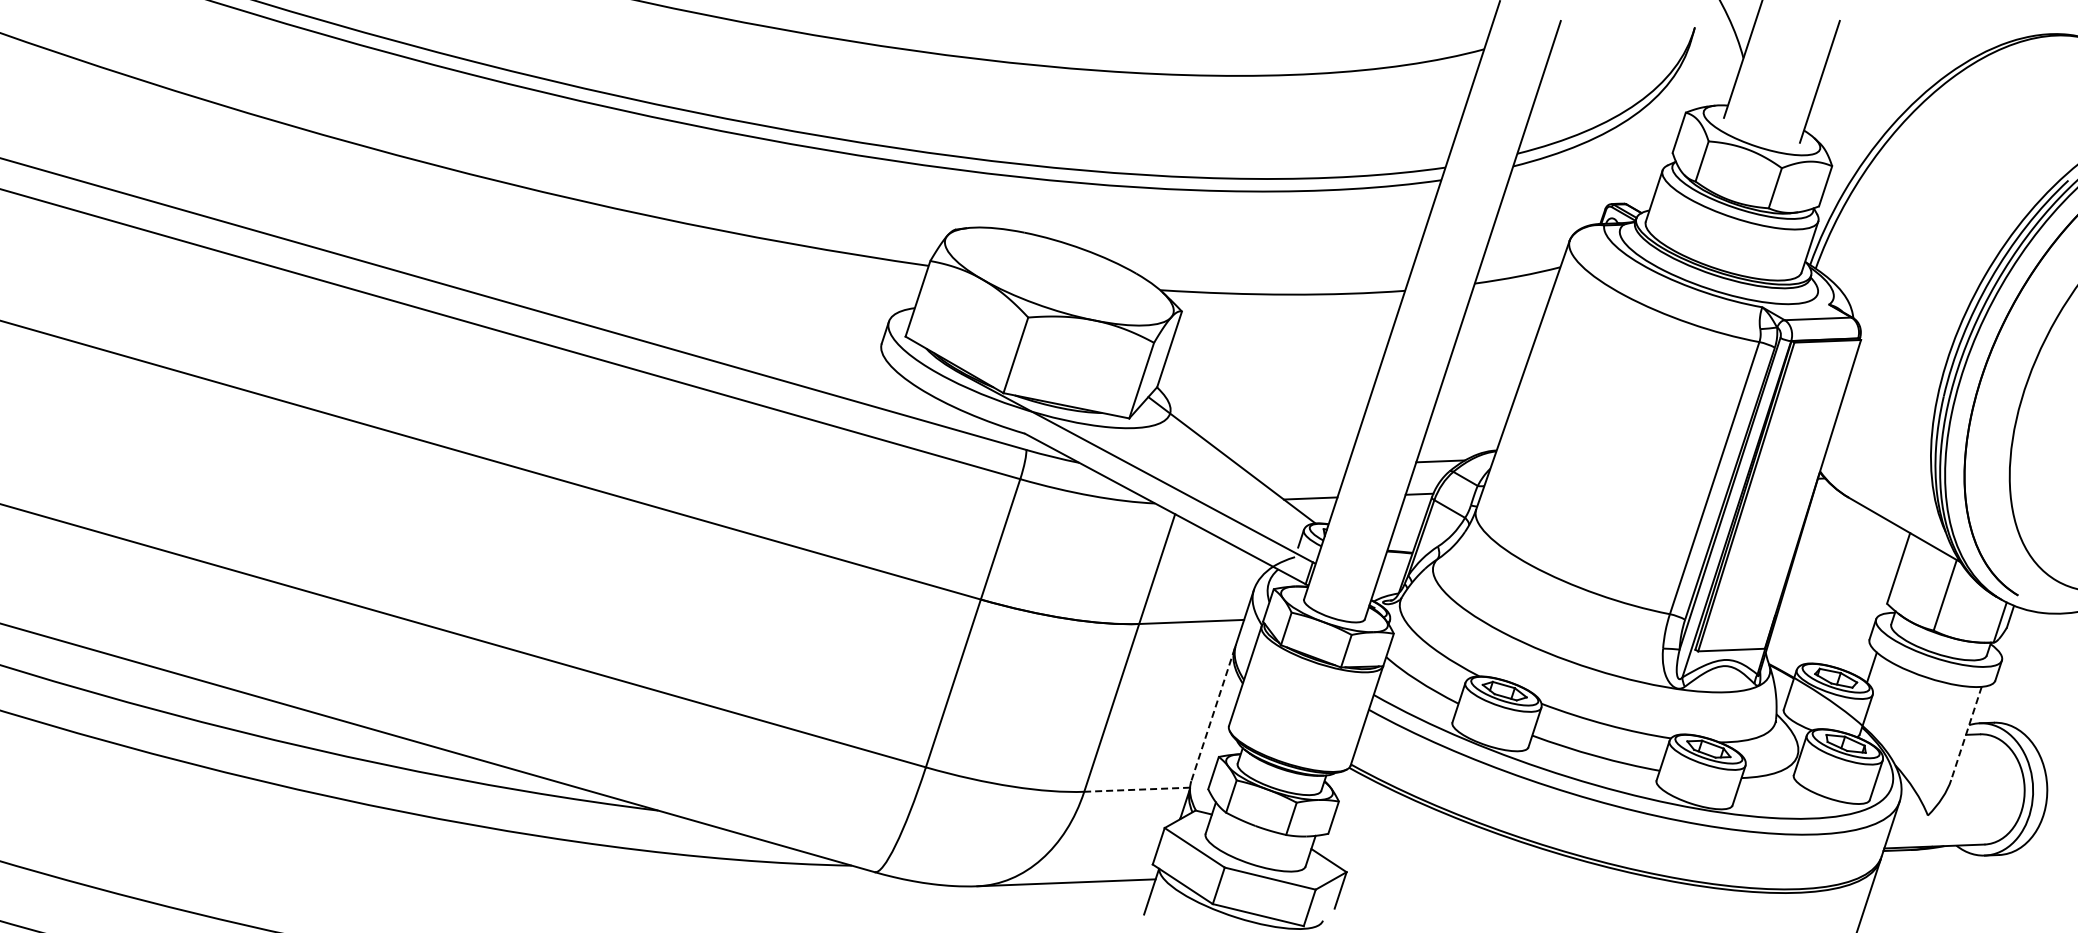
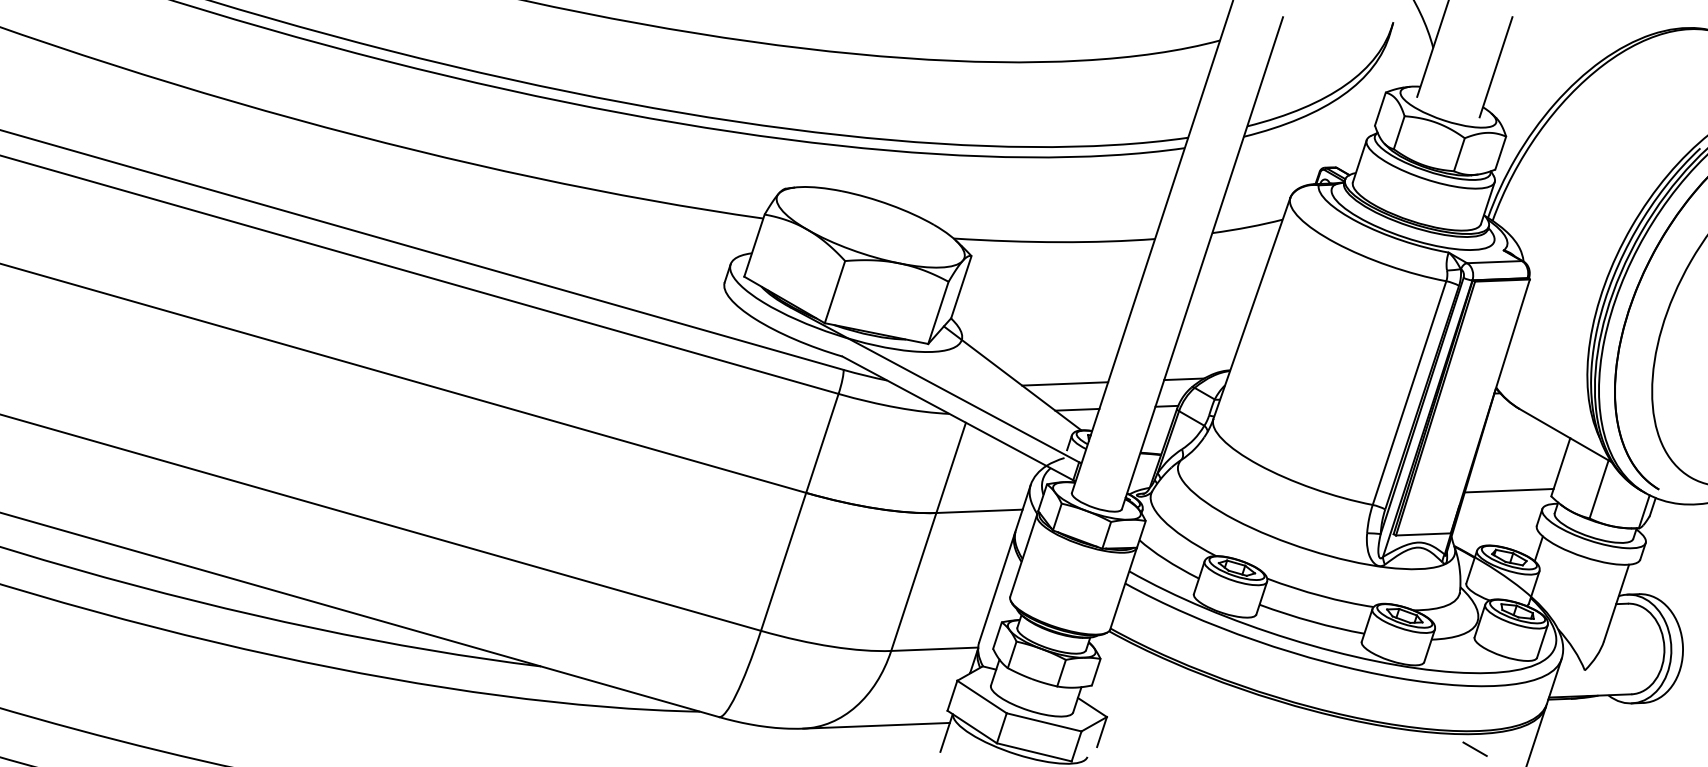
line: (1295, 466) -> (1064, 383), added
line: (1835, 596) -> (1508, 490), added
line: (1213, 714) -> (997, 587), dashed -> solid
line: (1966, 733) -> (1616, 603), dashed -> solid
line: (1137, 789) -> (934, 649), dashed -> solid
line: (1794, 911) -> (1475, 749), added

